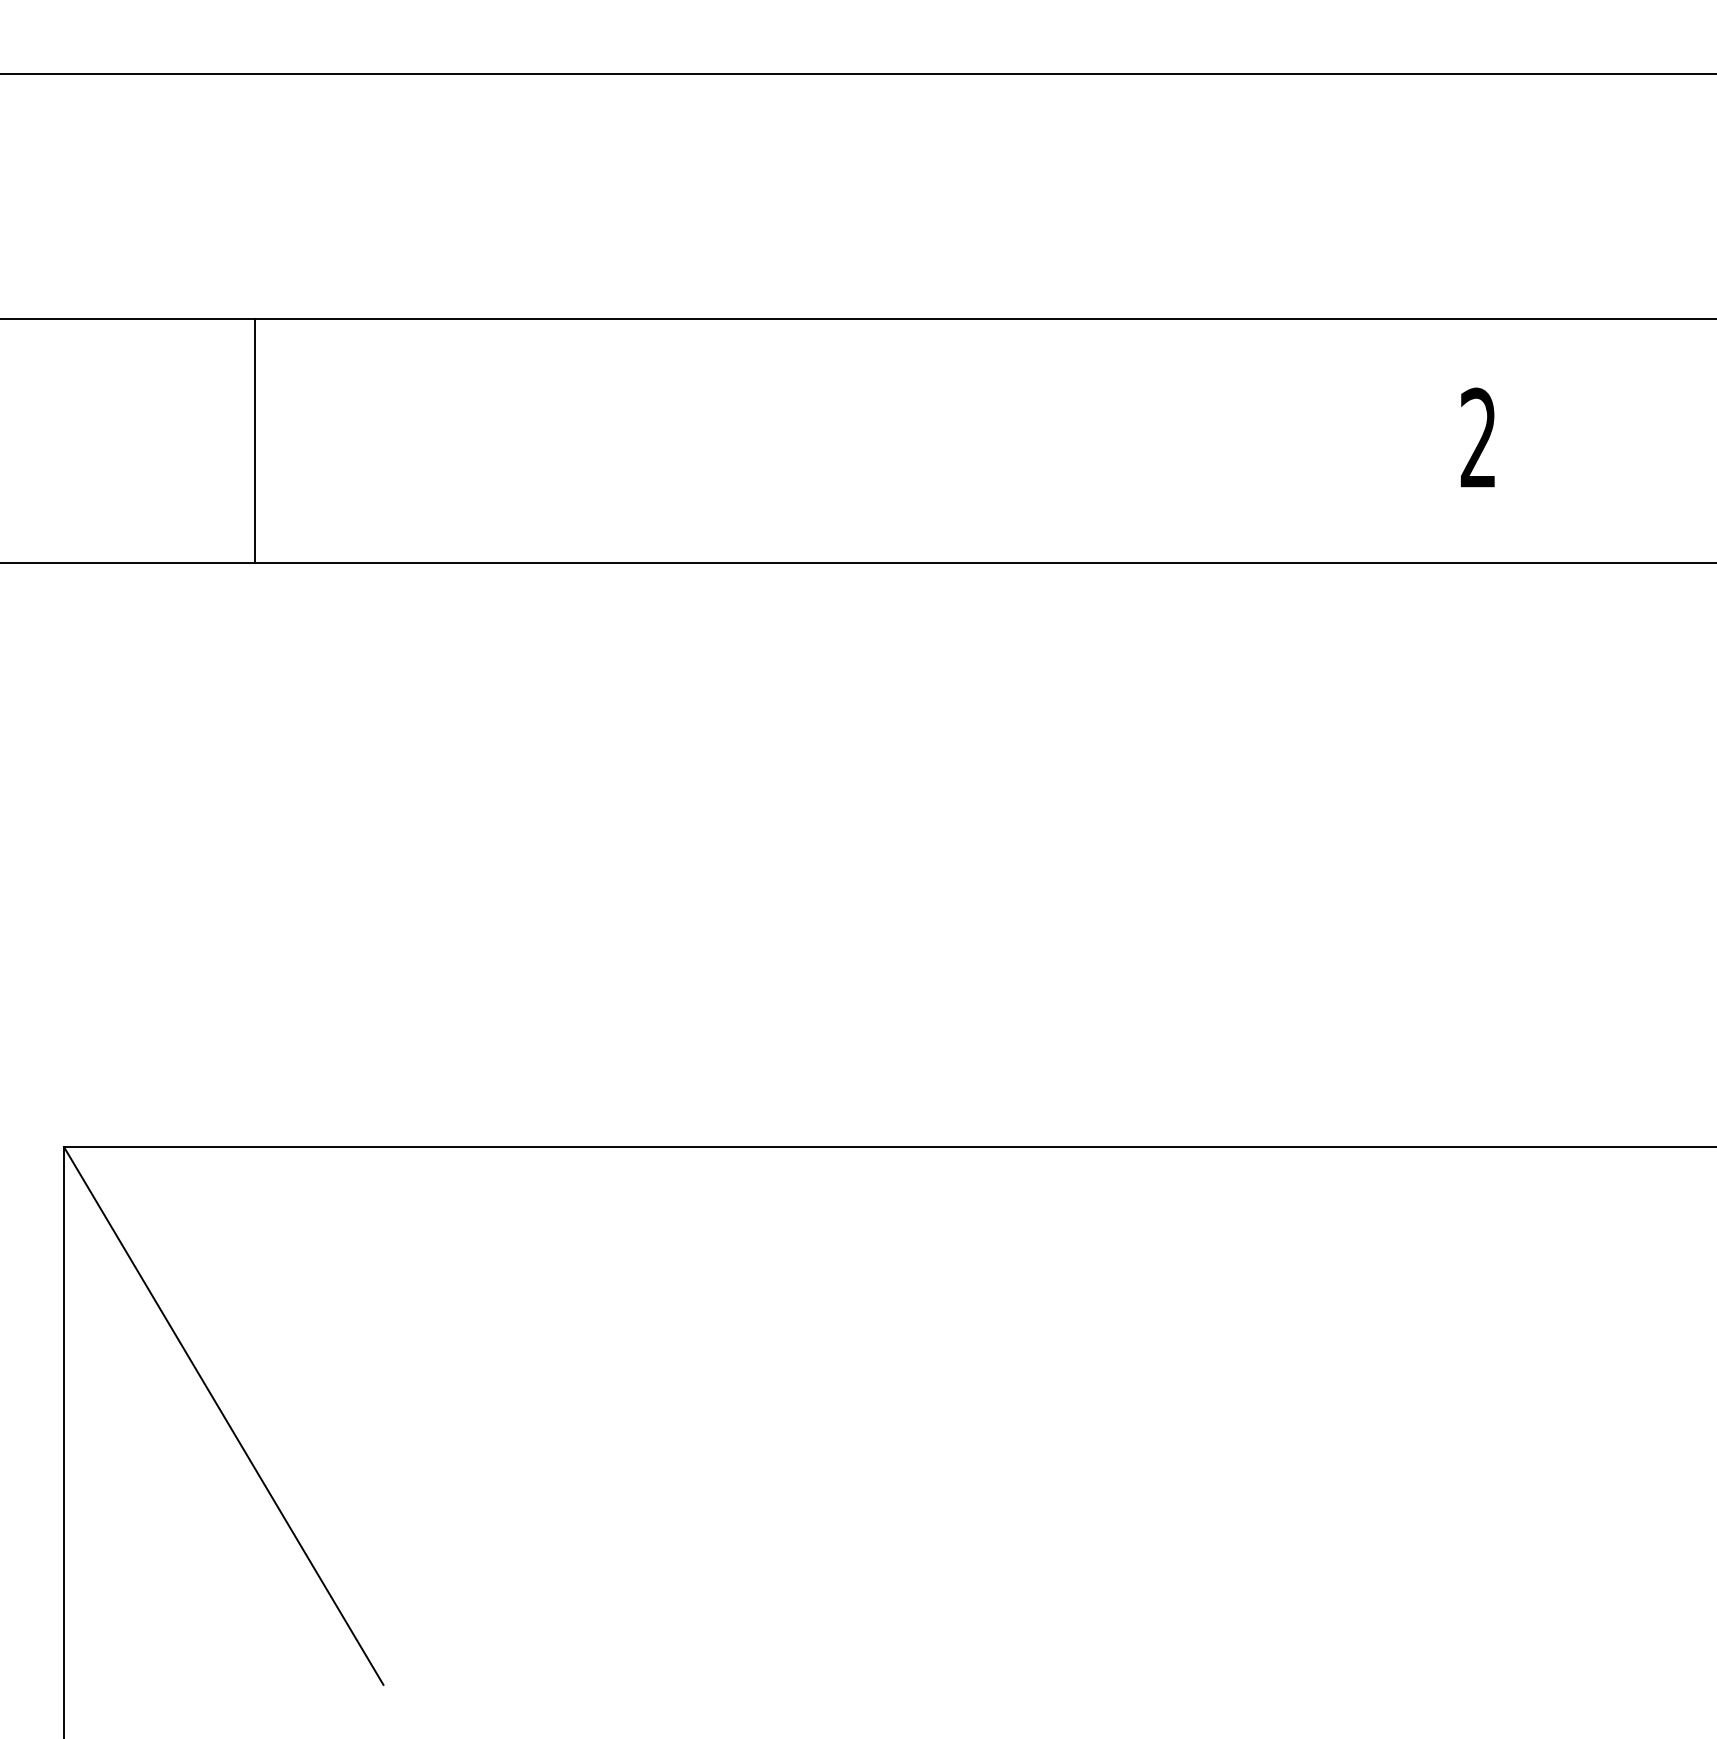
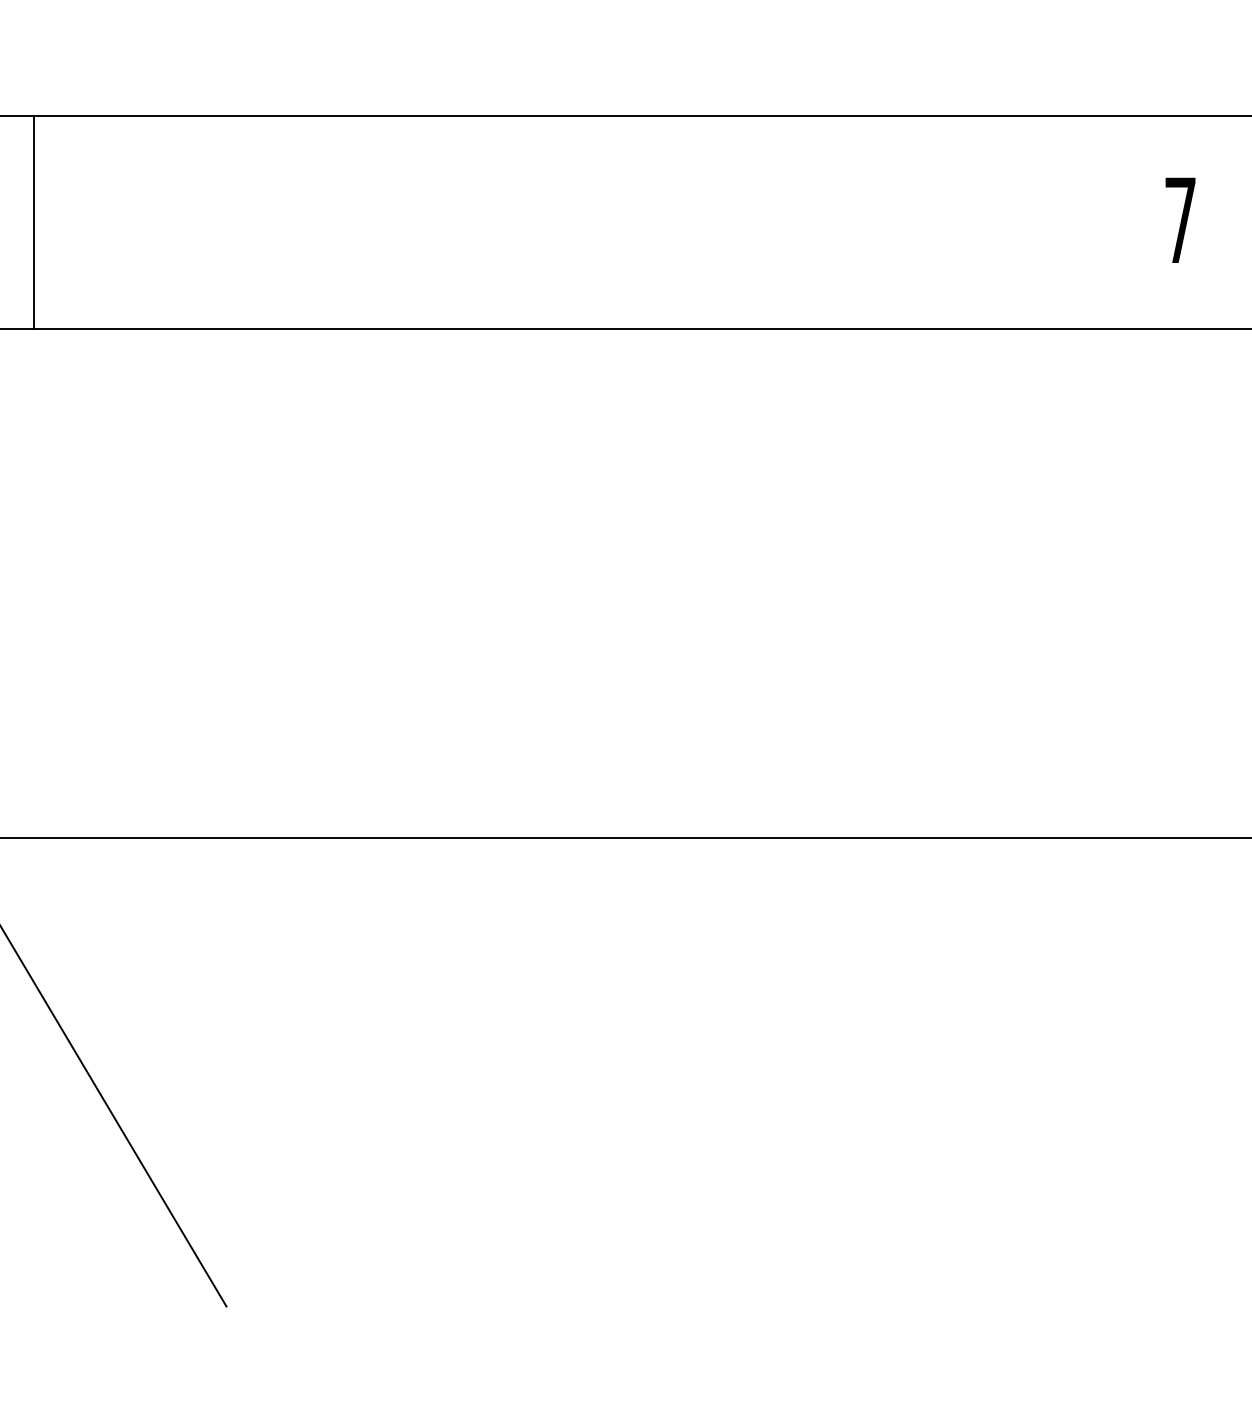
text: (1477, 437) -> (1179, 219), 2 -> 7
line: (254, 440) -> (33, 222), moved

